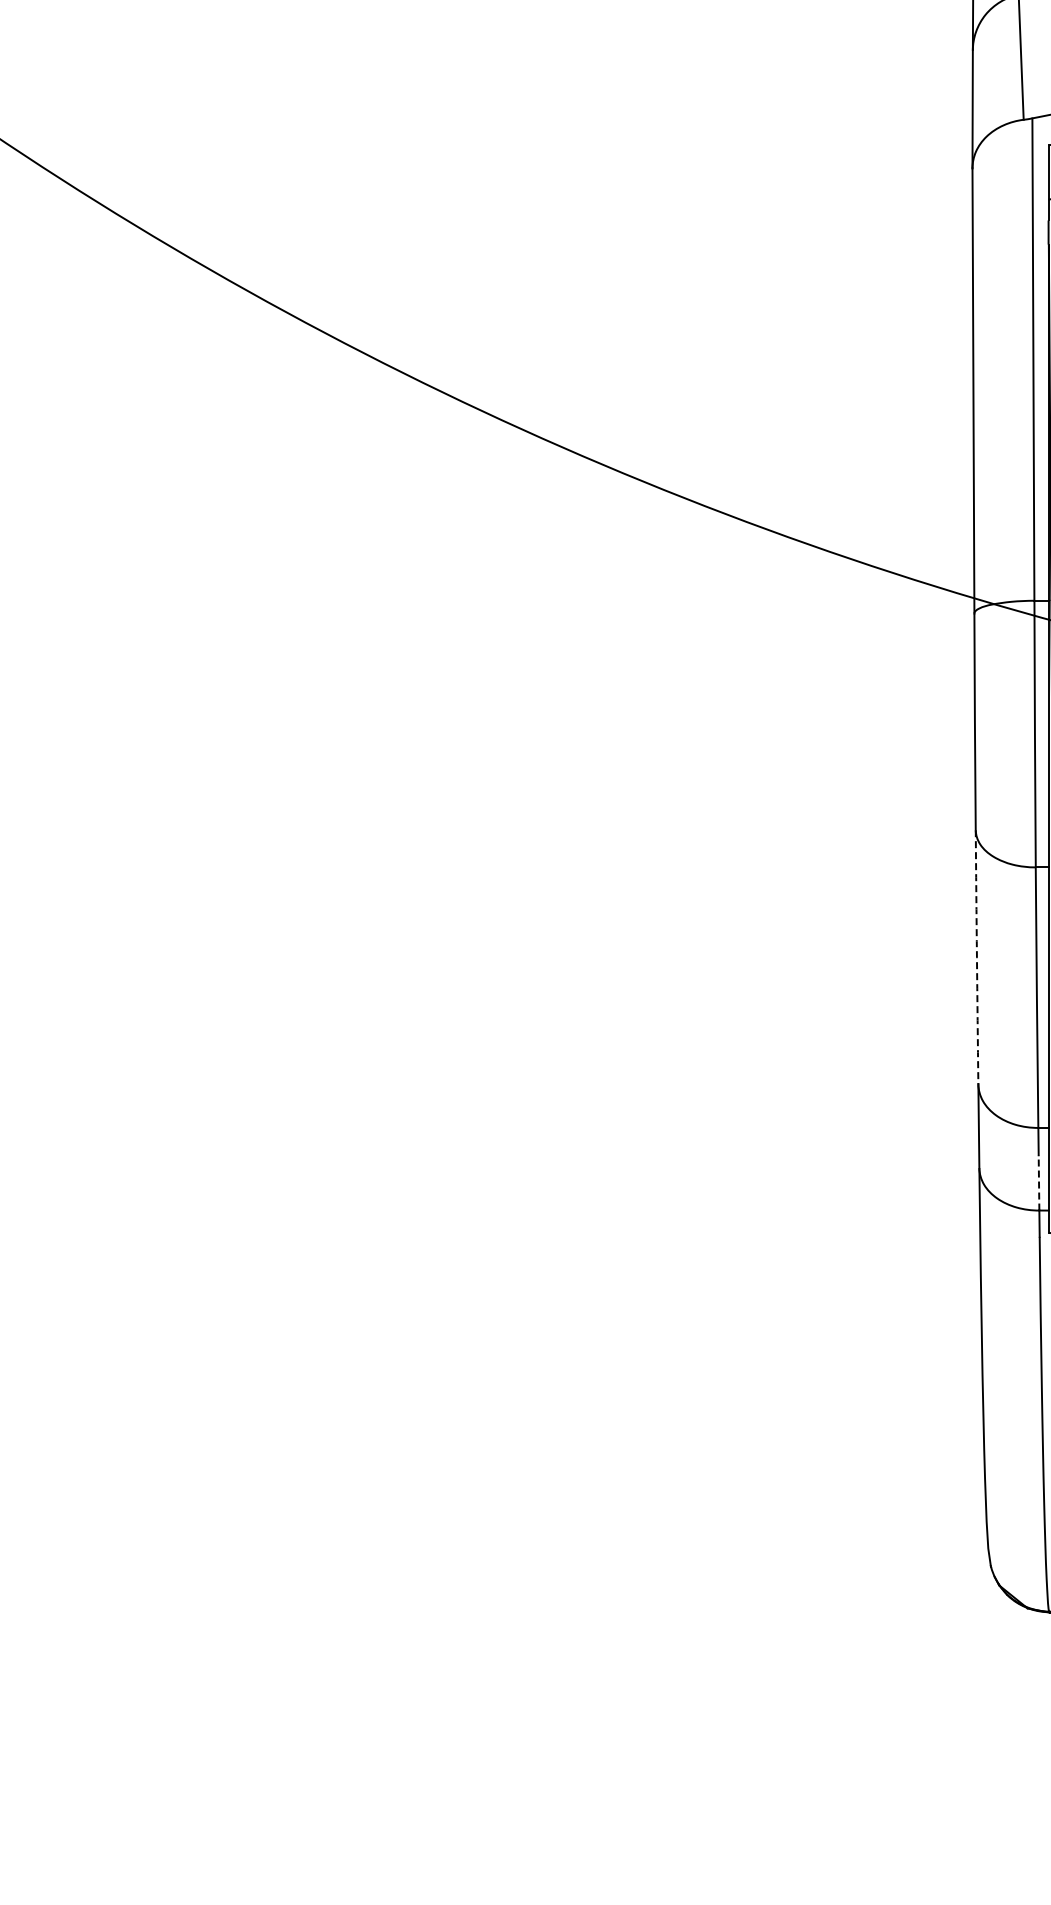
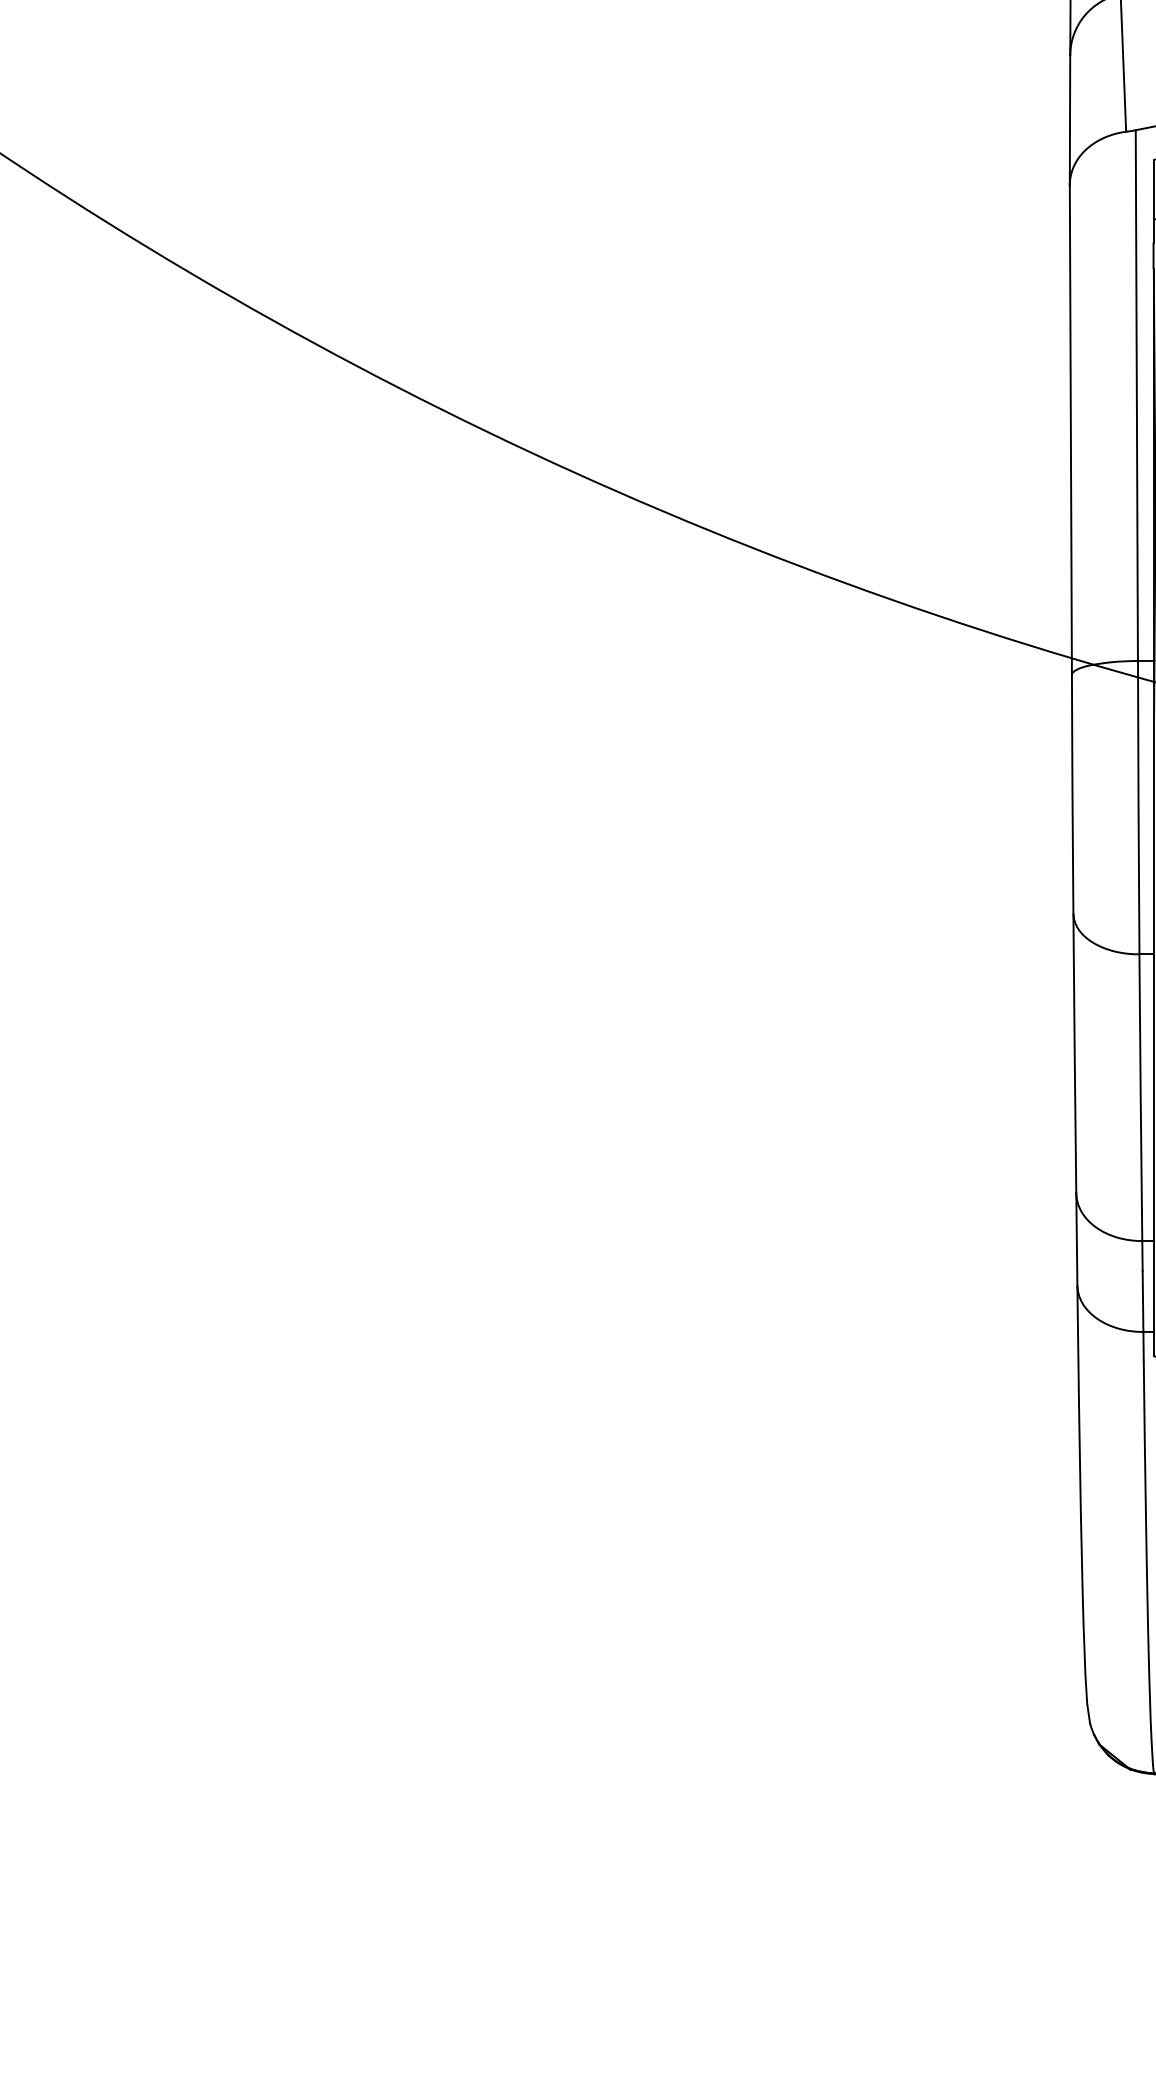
arc: (976, 957) -> (1074, 1053), dashed -> solid
line: (1039, 1182) -> (1143, 1301), dashed -> solid

